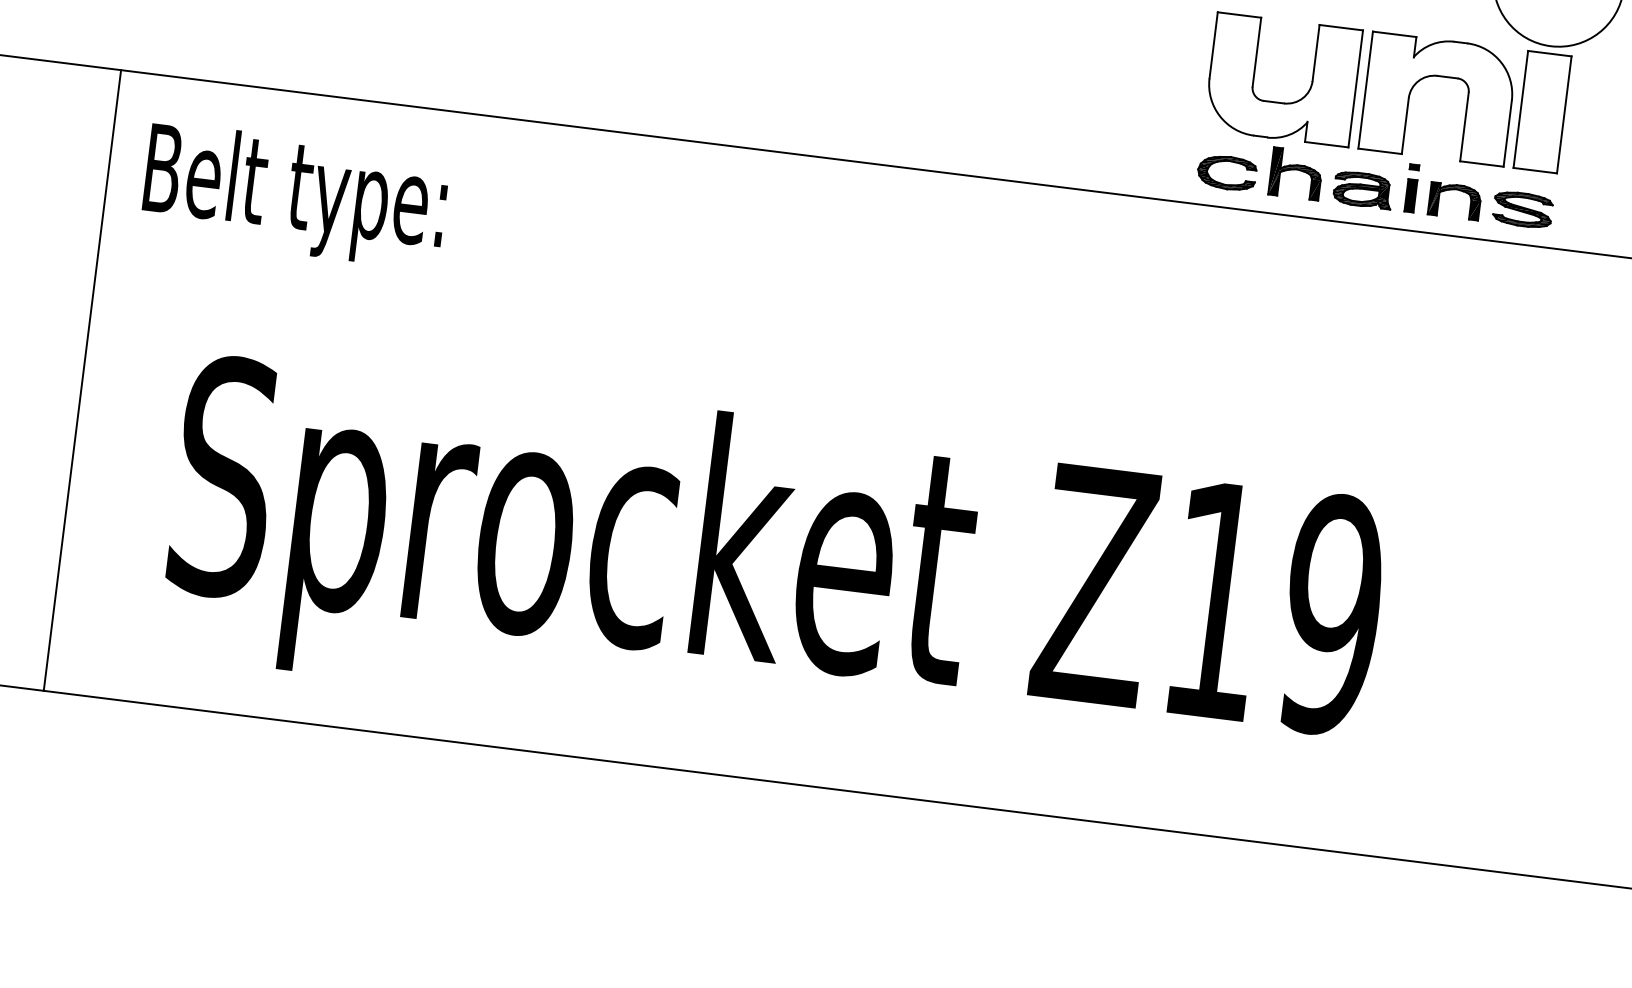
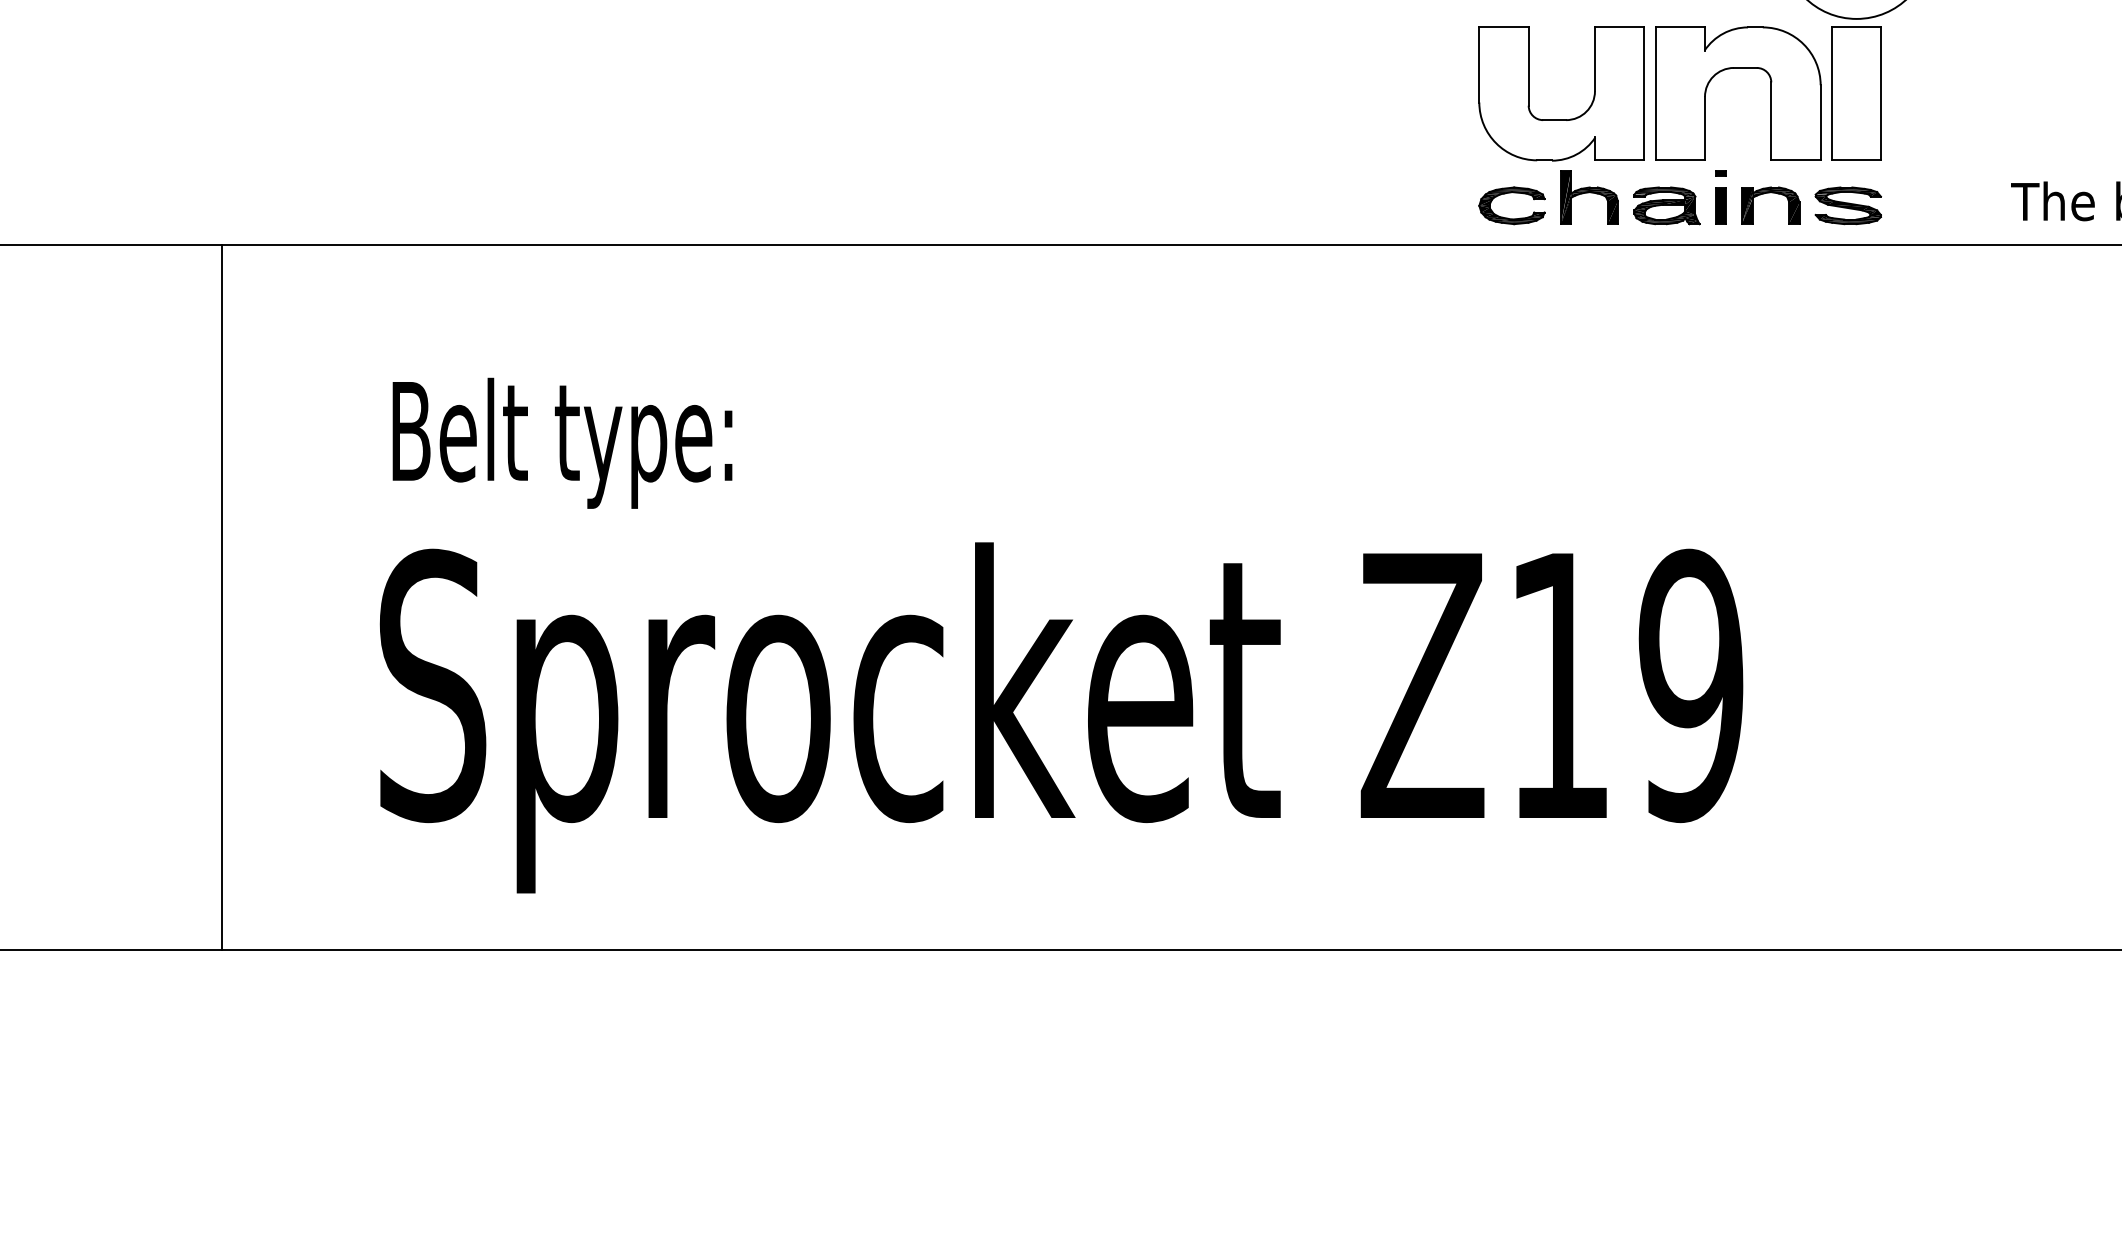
text: (295, 195) -> (562, 442), moved
line: (82, 380) -> (222, 597), moved

